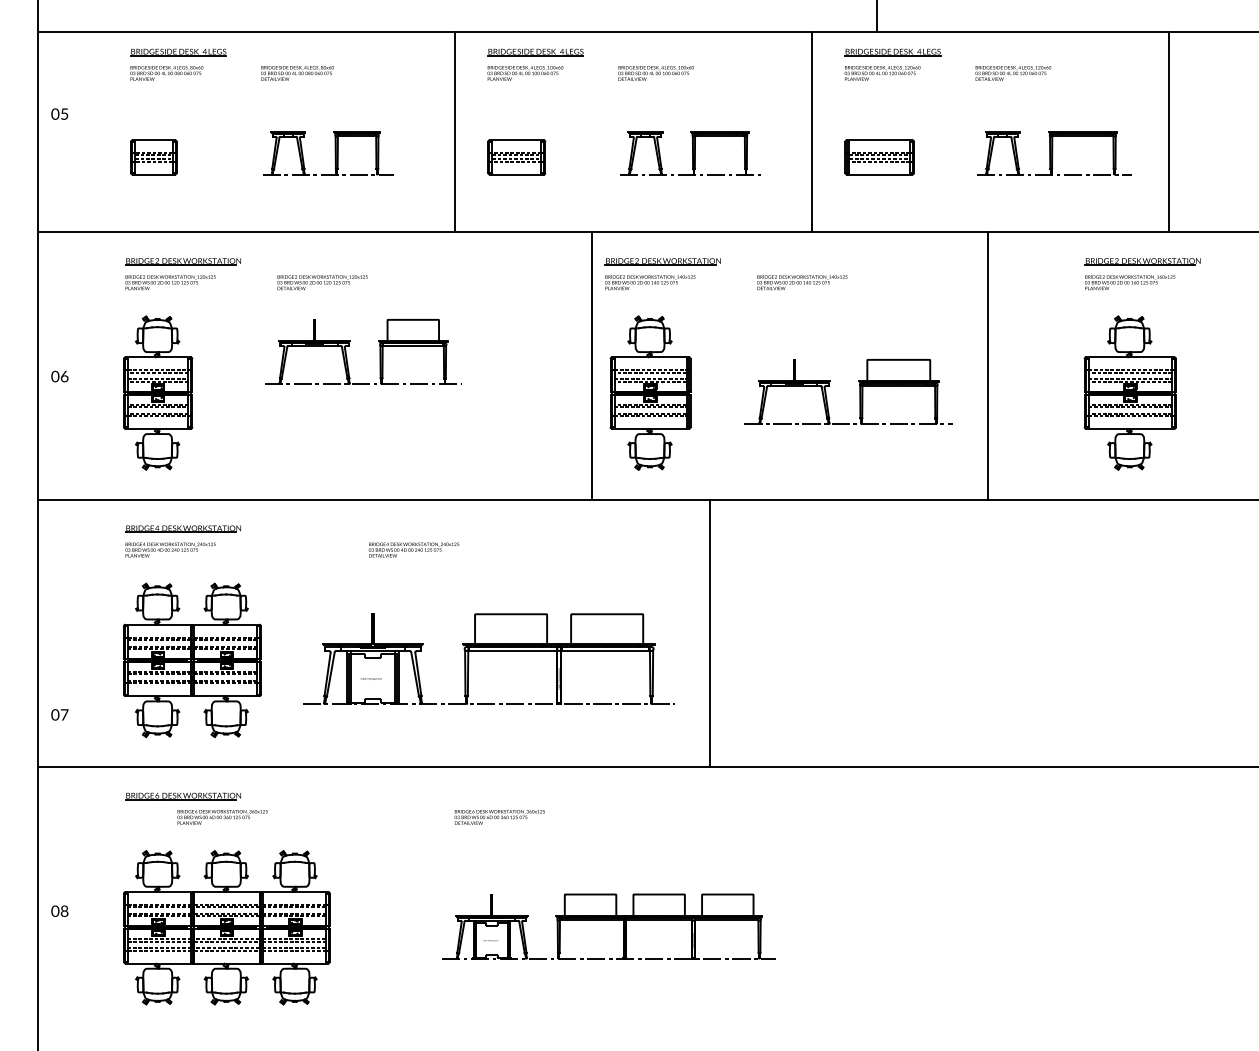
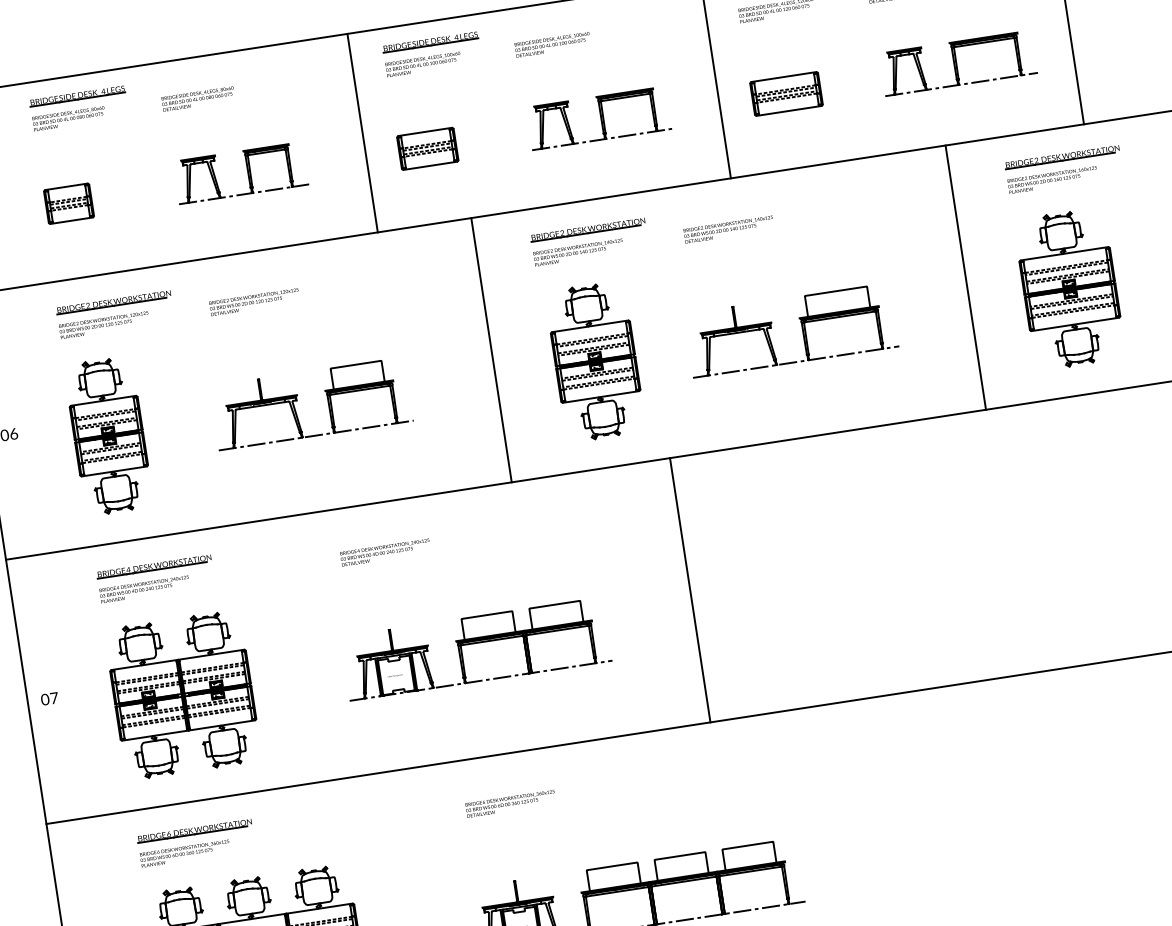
part: (349, 346) -> (297, 400), moved
line: (592, 365) -> (491, 349), moved
line: (988, 365) -> (966, 277), moved
part: (488, 659) -> (475, 649), size x0.71
text: (59, 714) -> (49, 698), moved
text: (222, 817) -> (185, 853), moved

